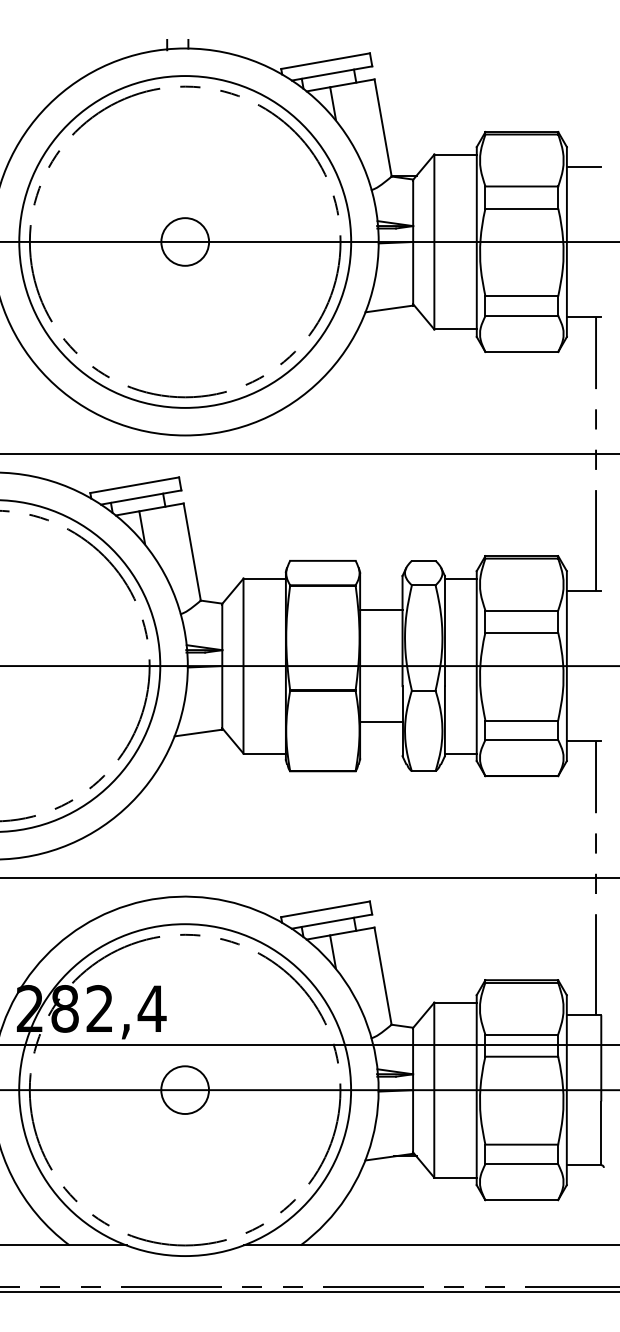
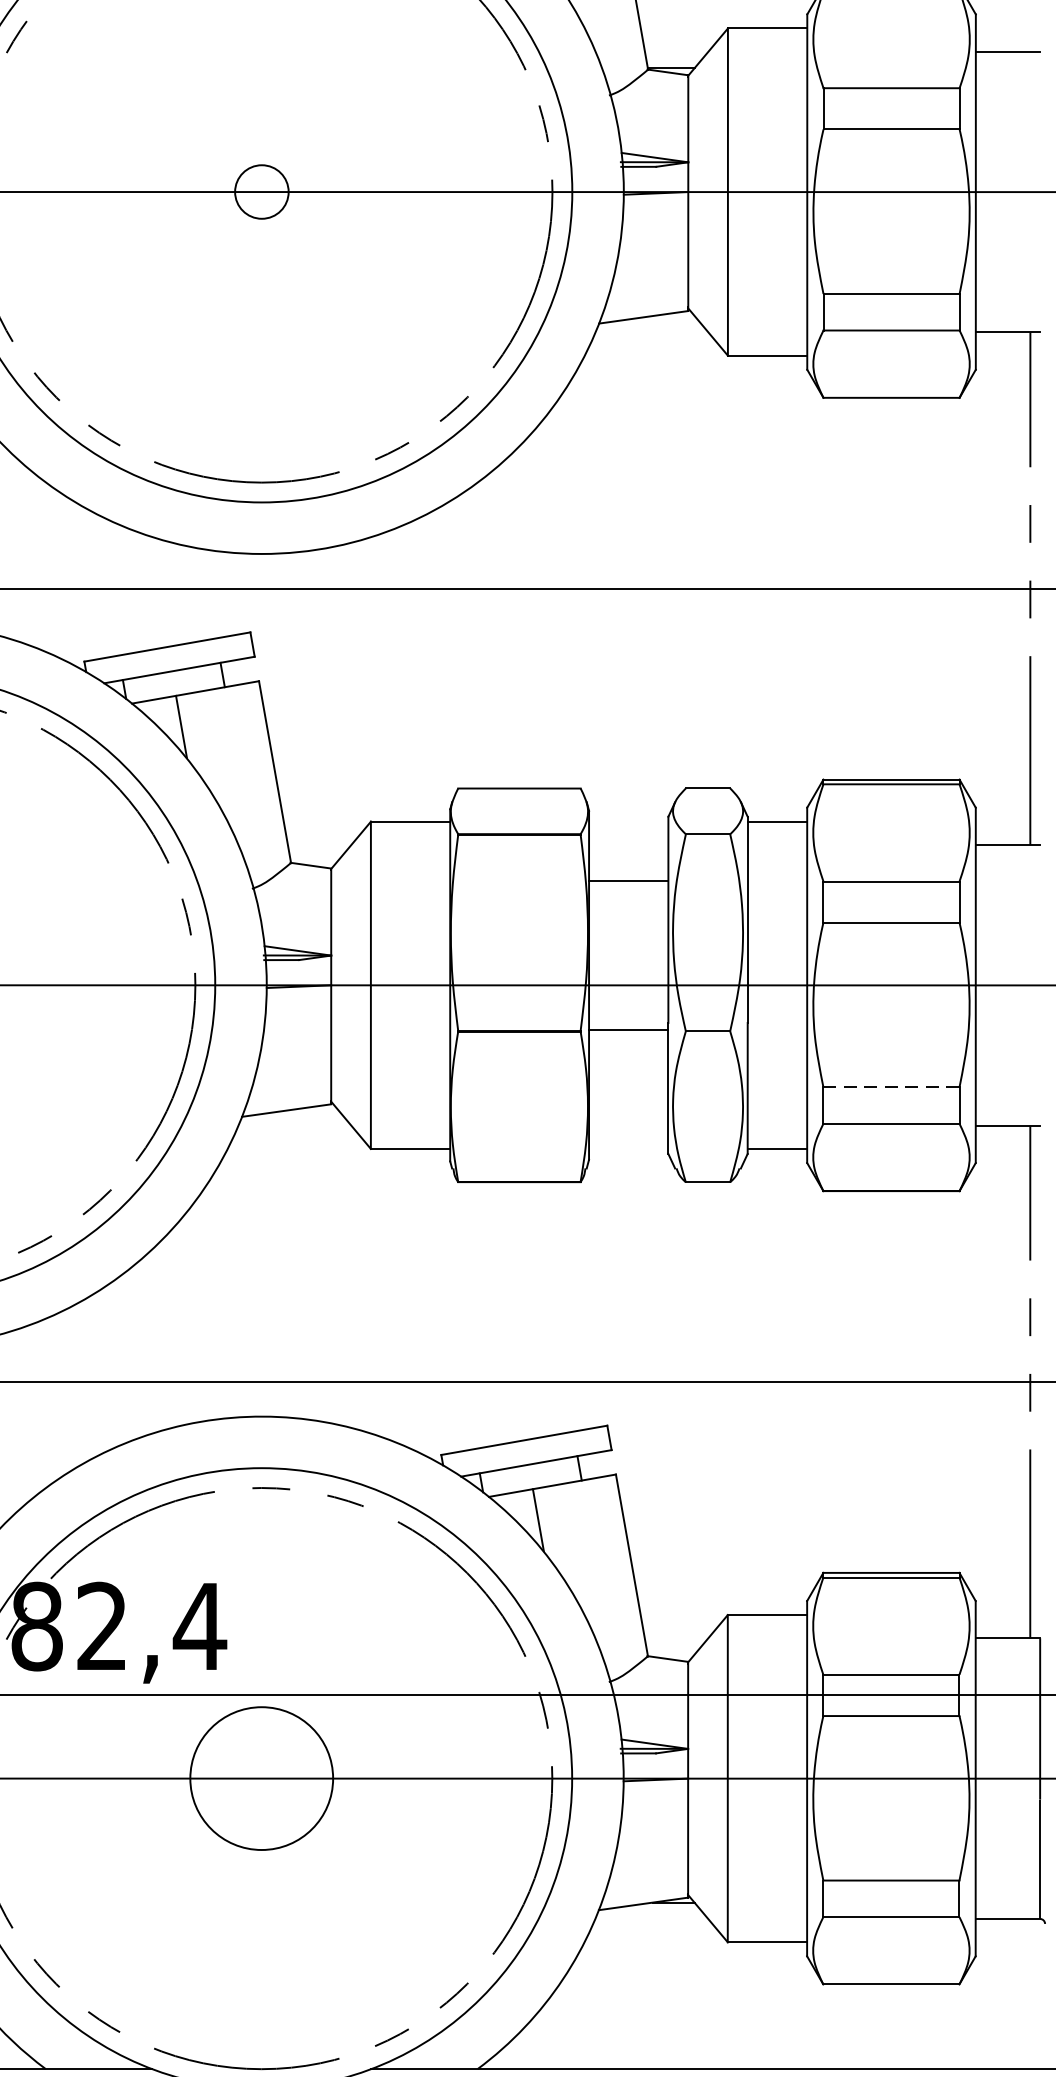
circle: (185, 241) -> (262, 191), size x0.6
line: (521, 720) -> (890, 1087), solid -> dashed
line: (381, 721) -> (629, 1029), moved
circle: (185, 1090) -> (262, 1779), size x1.6

